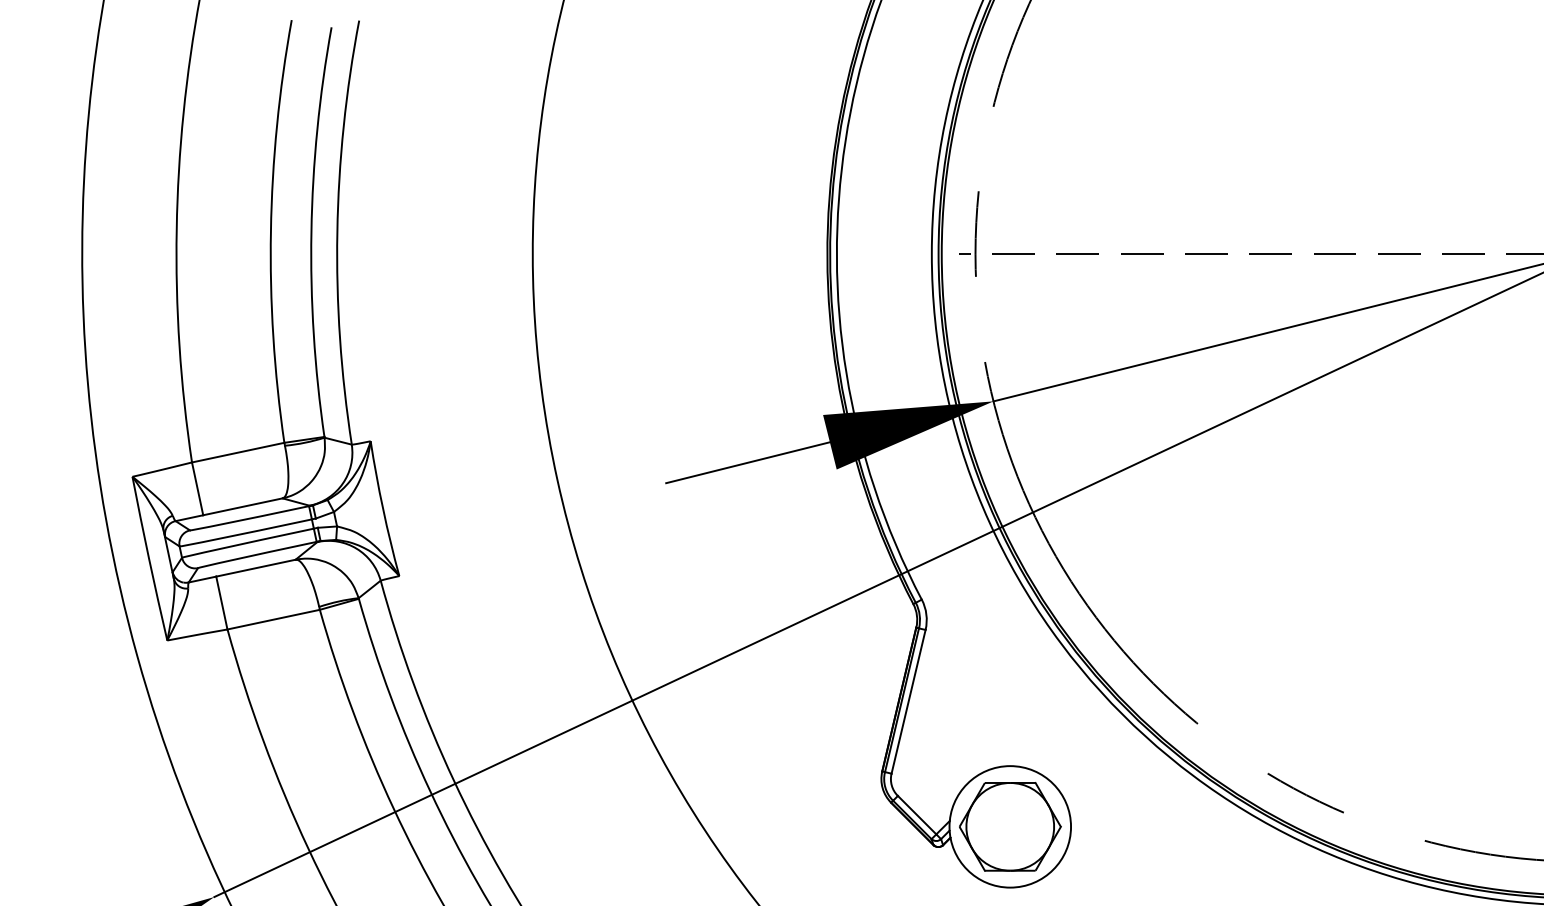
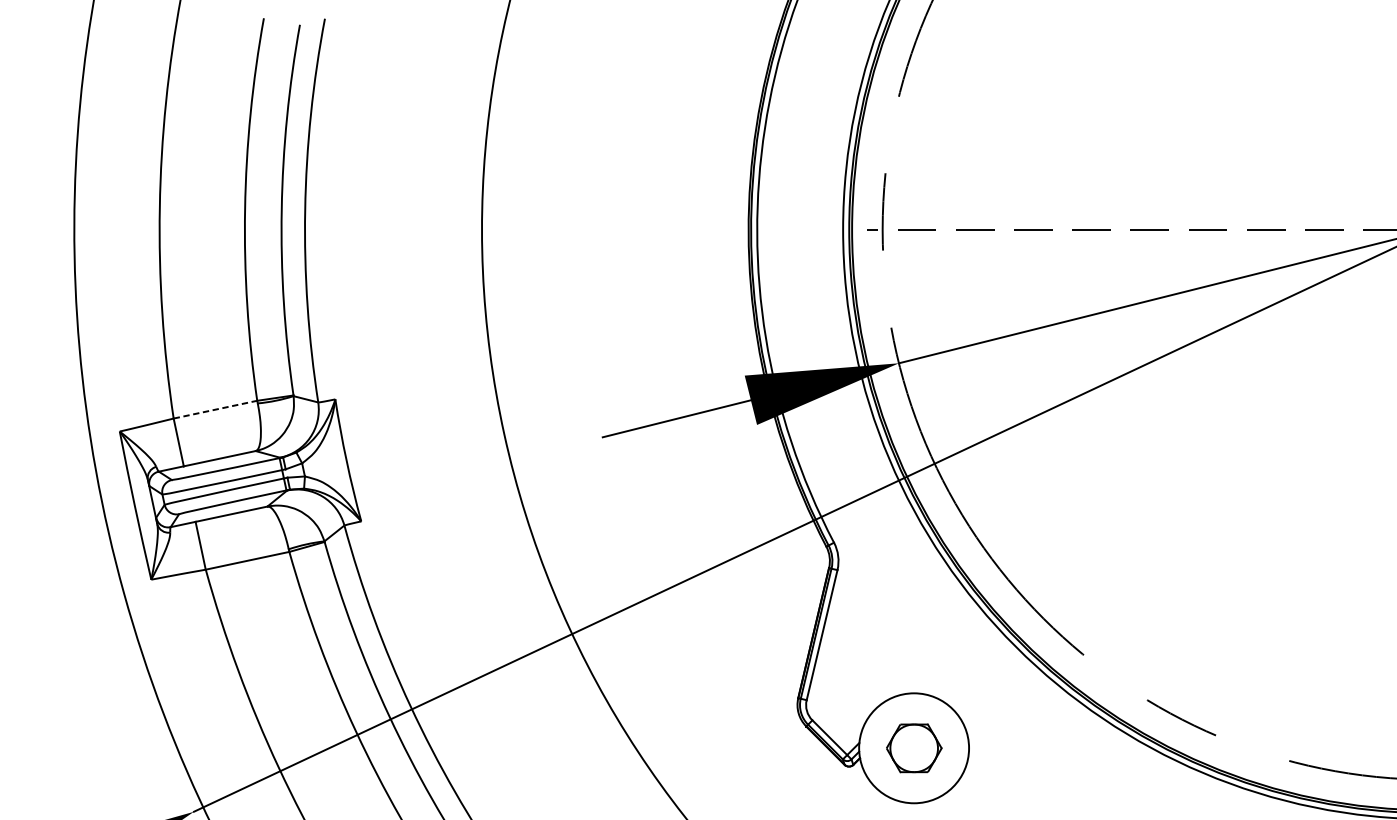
line: (238, 452) -> (215, 409), solid -> dashed
part: (1010, 826) -> (914, 747), size x0.6

